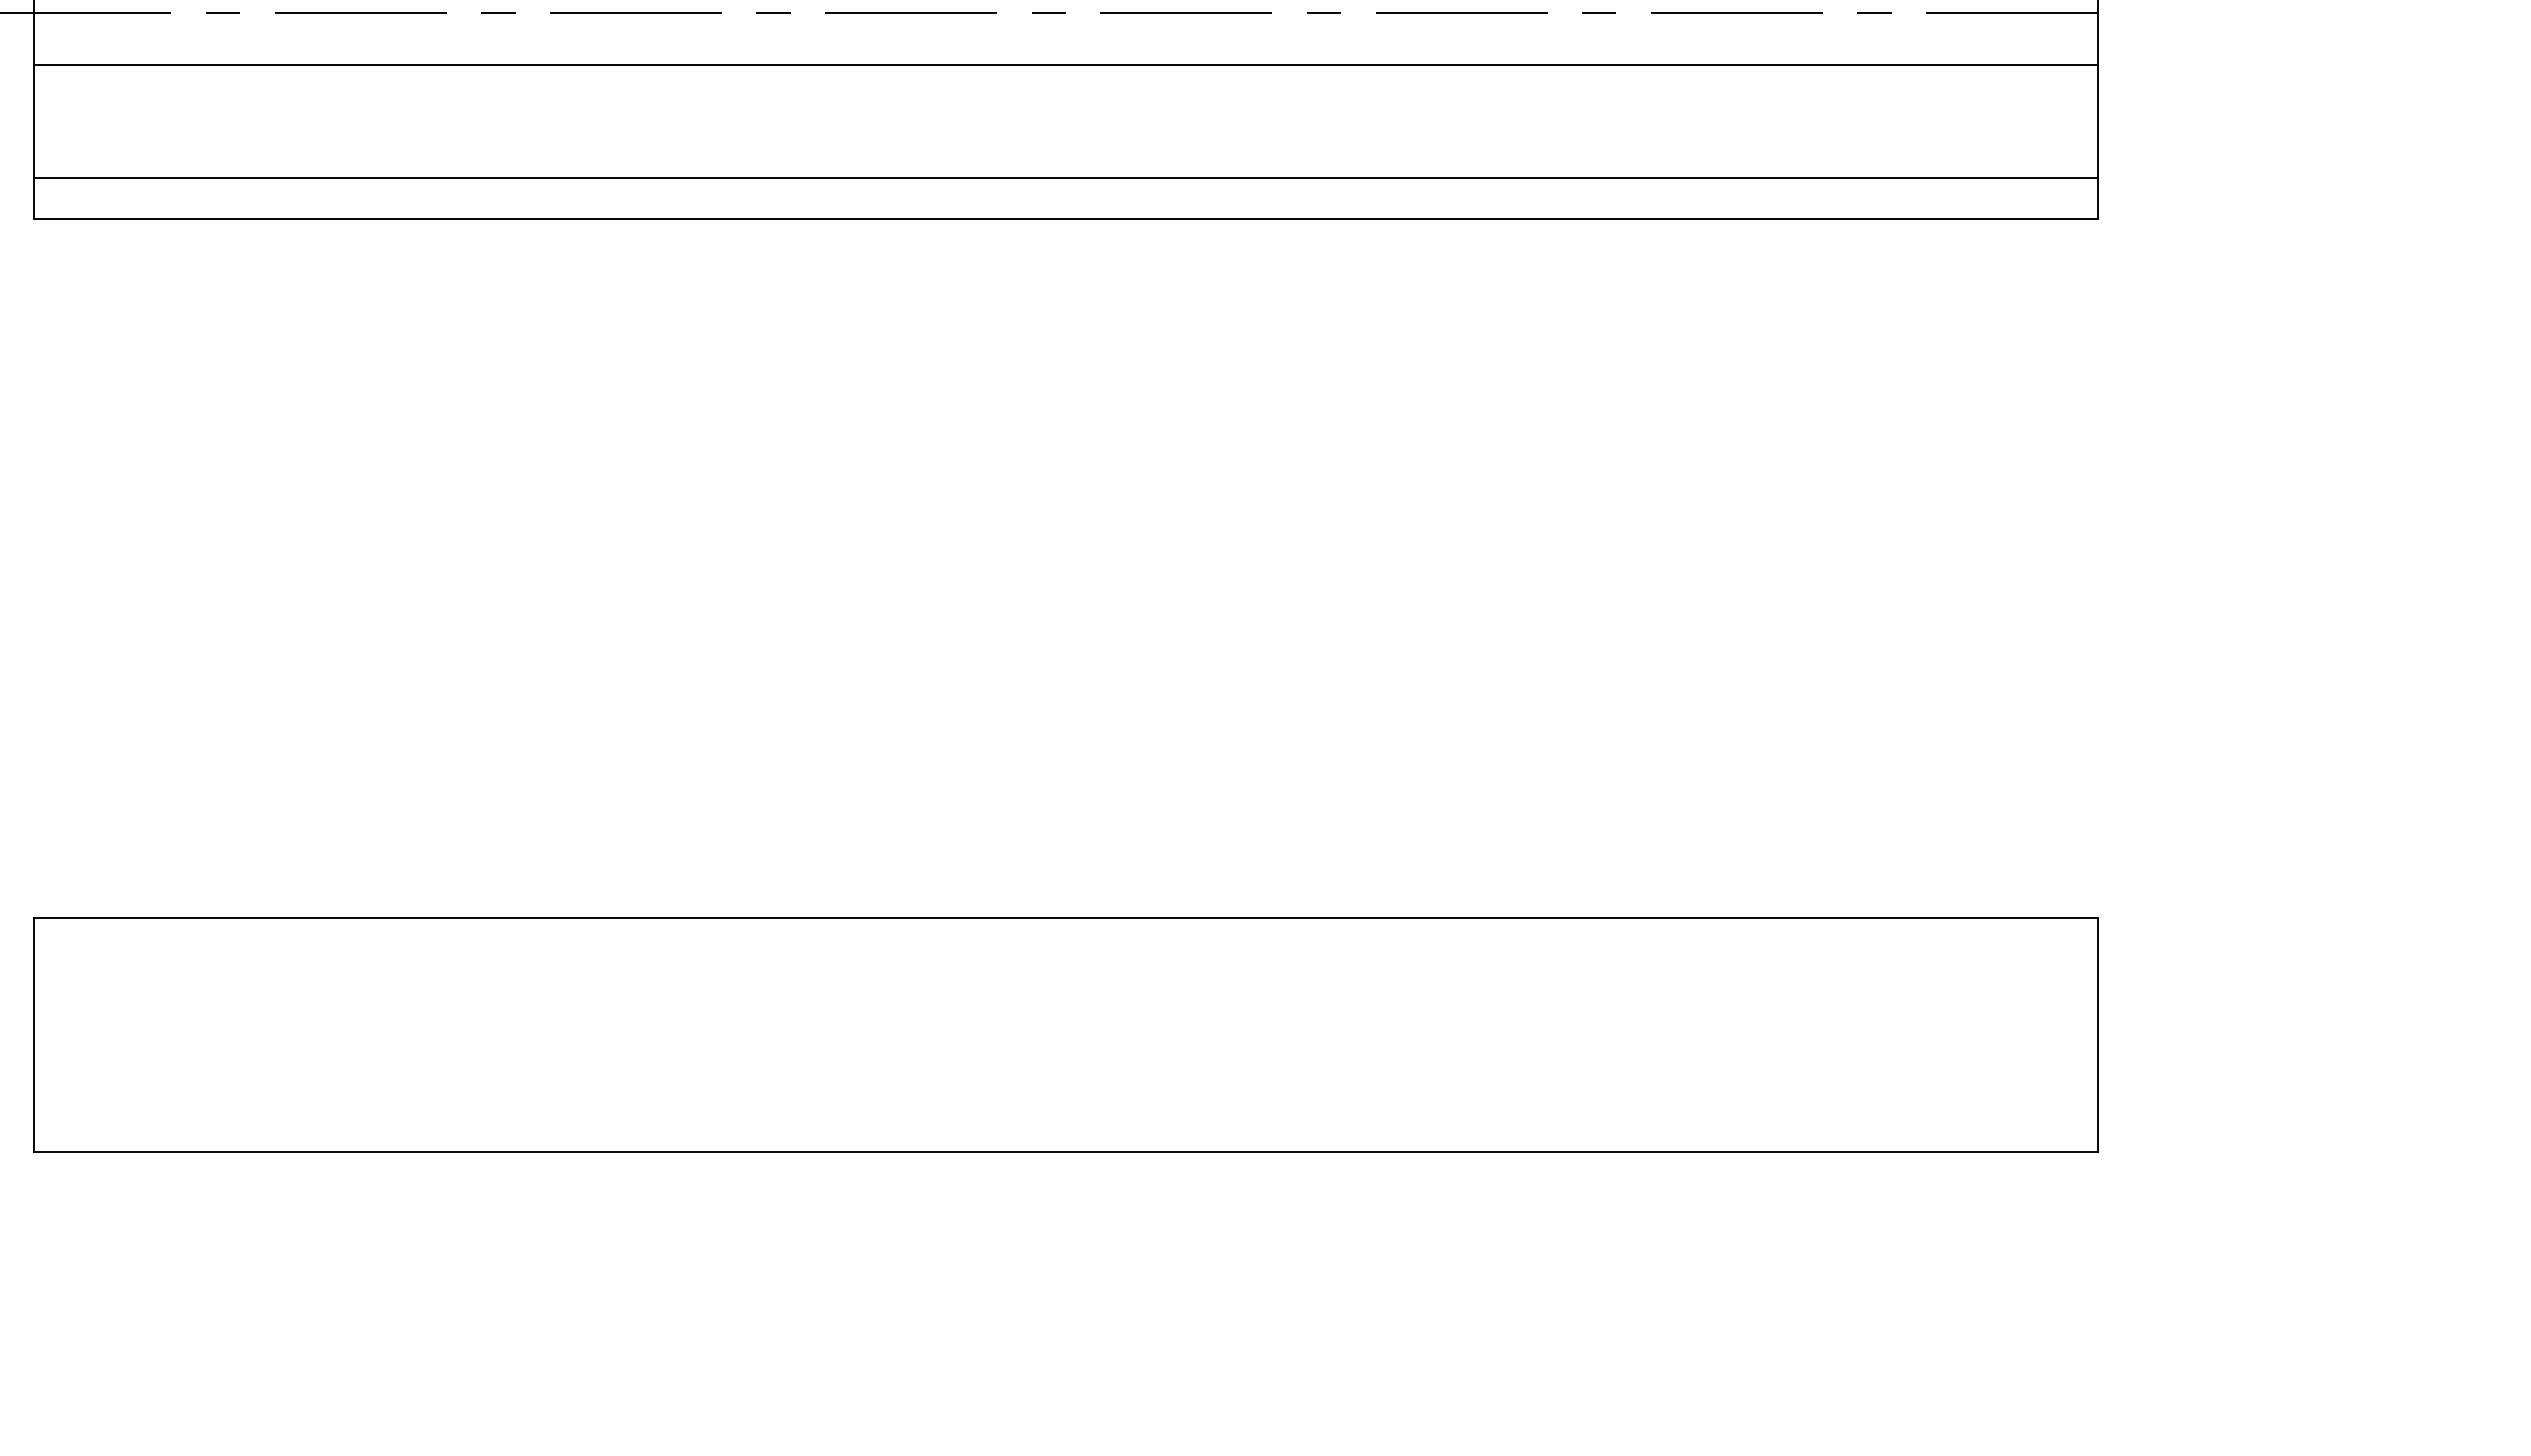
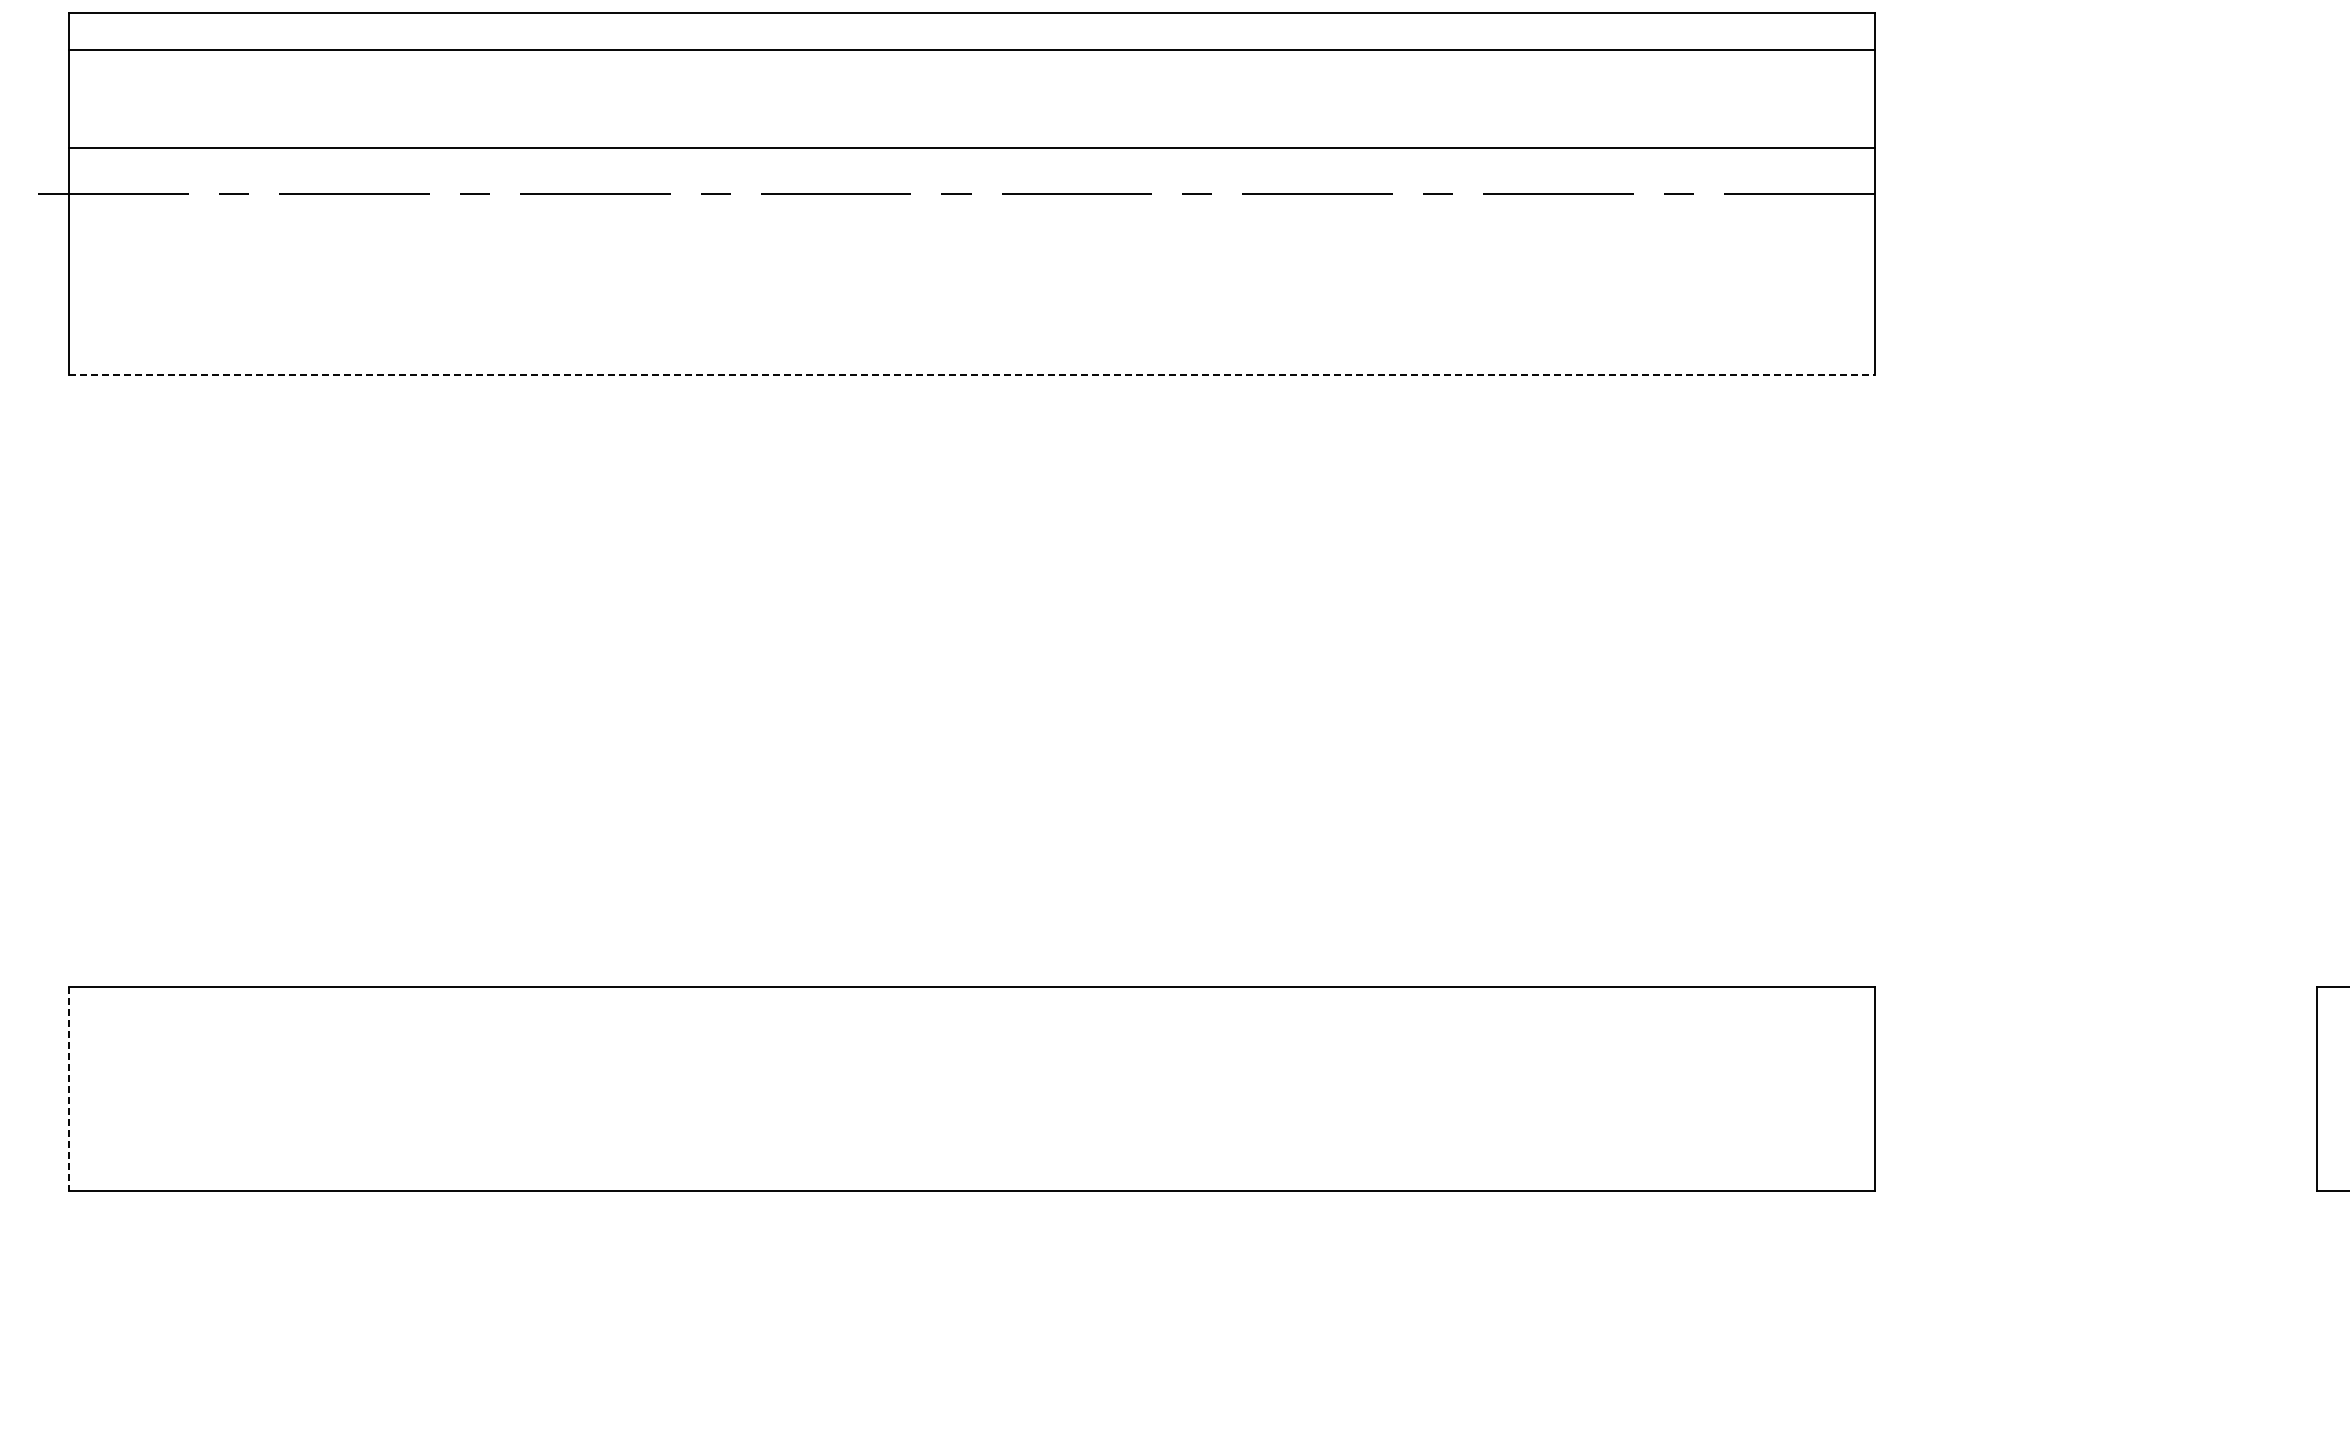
line: (1065, 64) -> (971, 239), removed
line: (1065, 177) -> (971, 338), removed
line: (1067, 218) -> (972, 374), solid -> dashed
line: (33, 1035) -> (68, 1089), solid -> dashed

